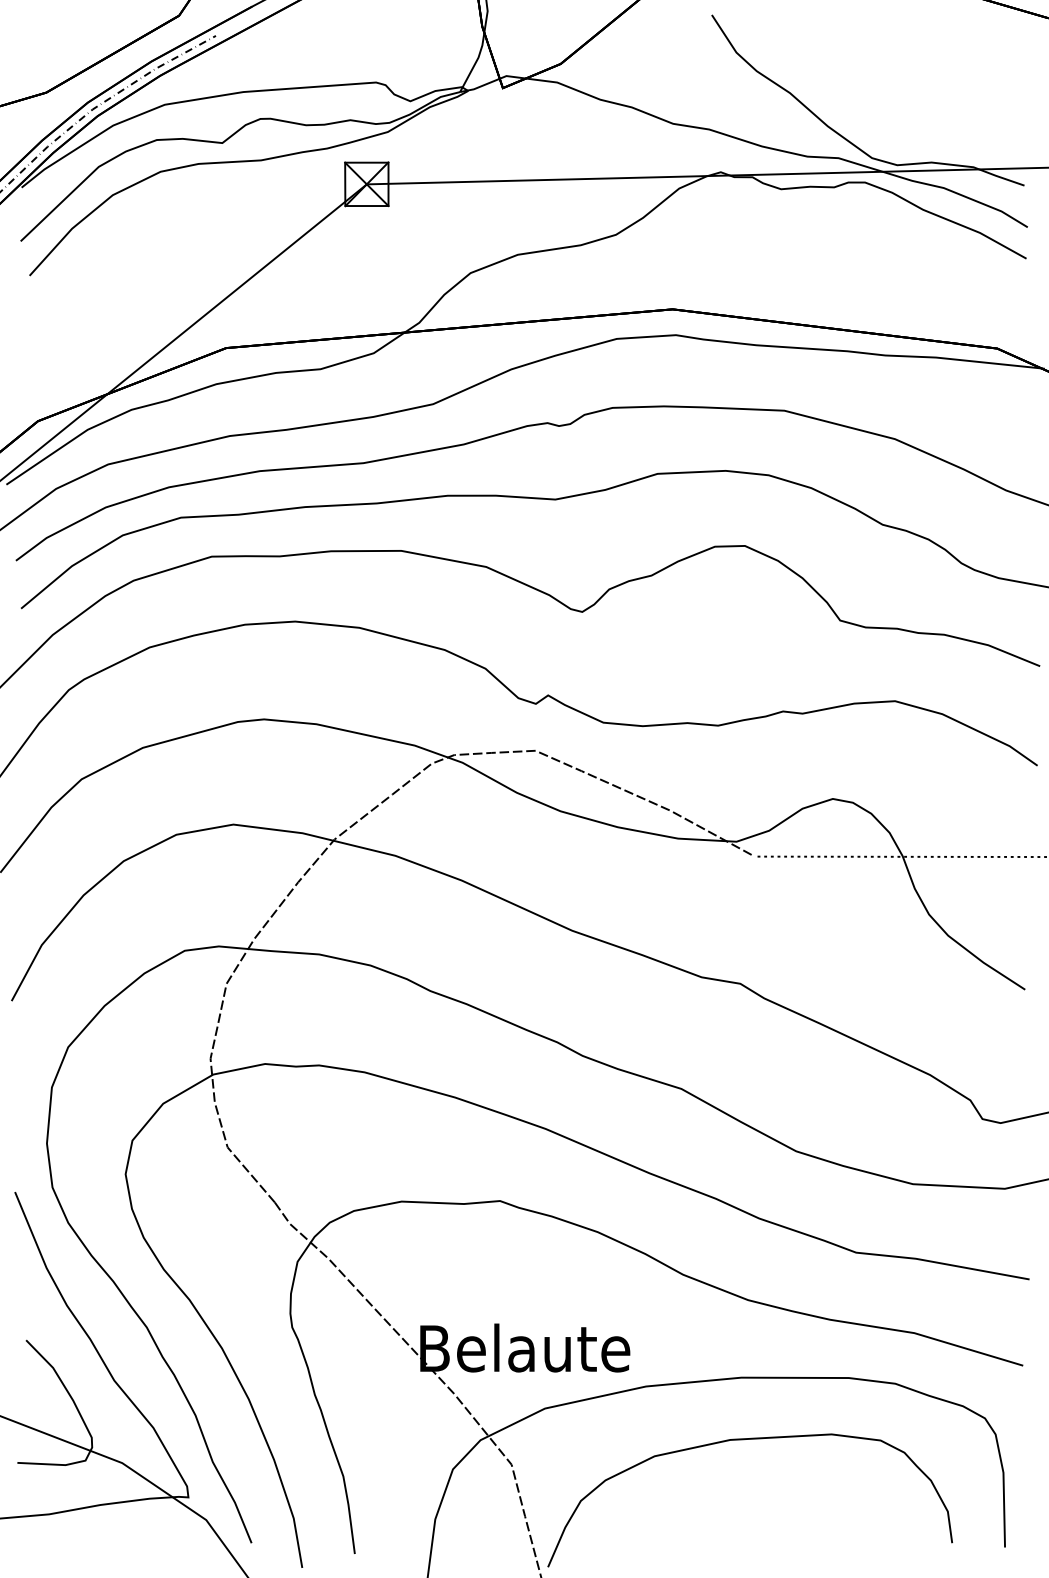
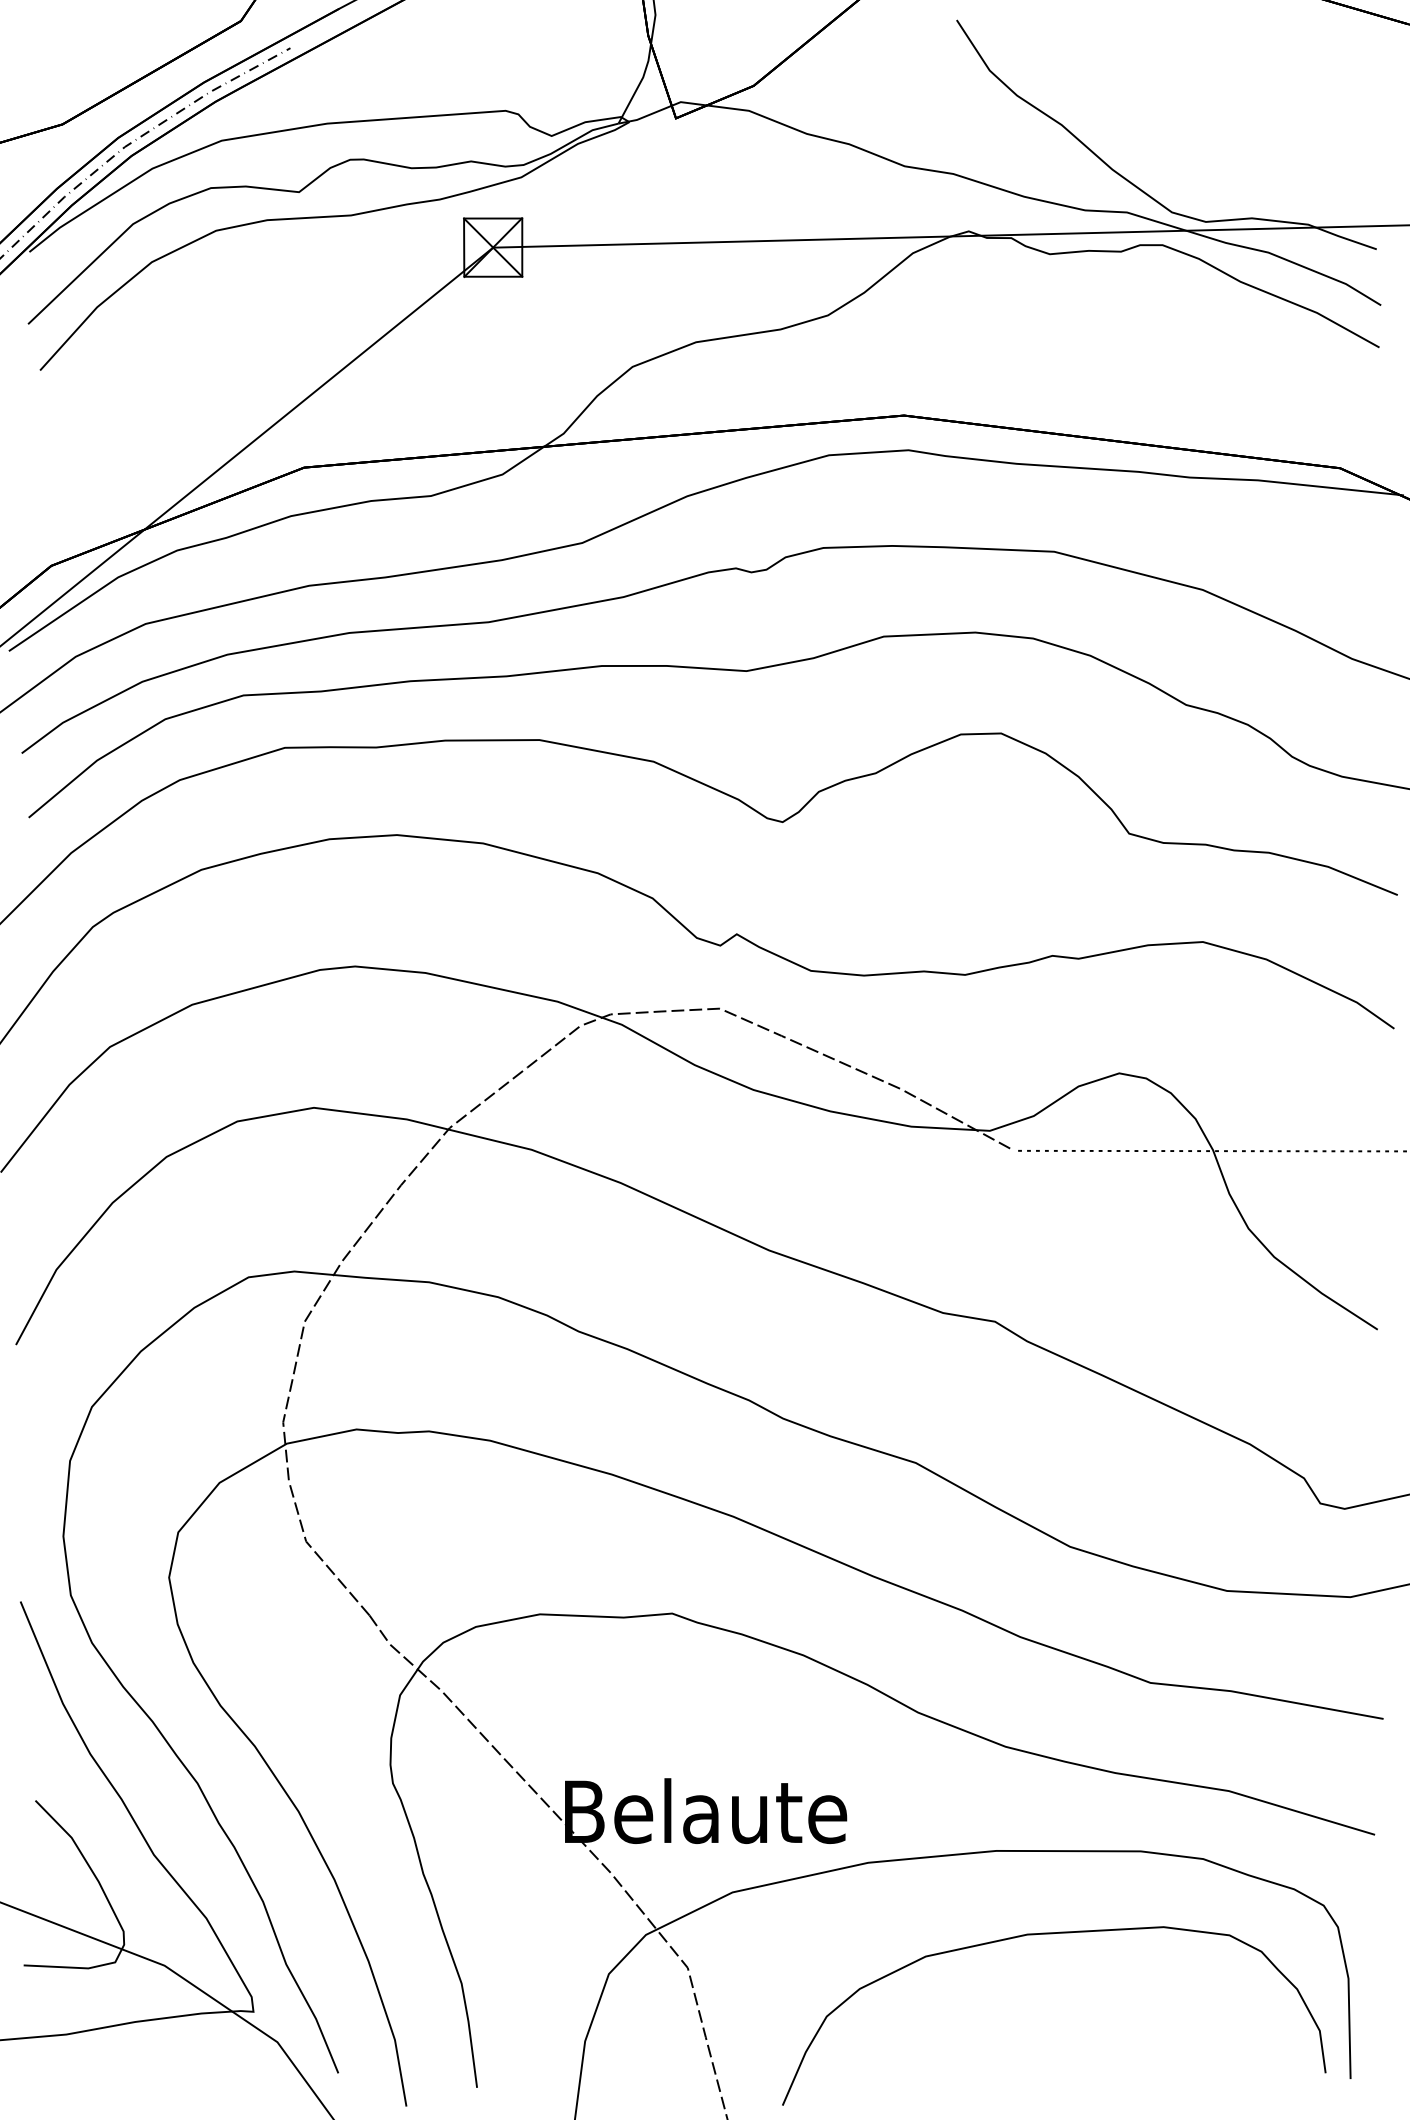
curve: (748, 1439) -> (1052, 1934), moved

